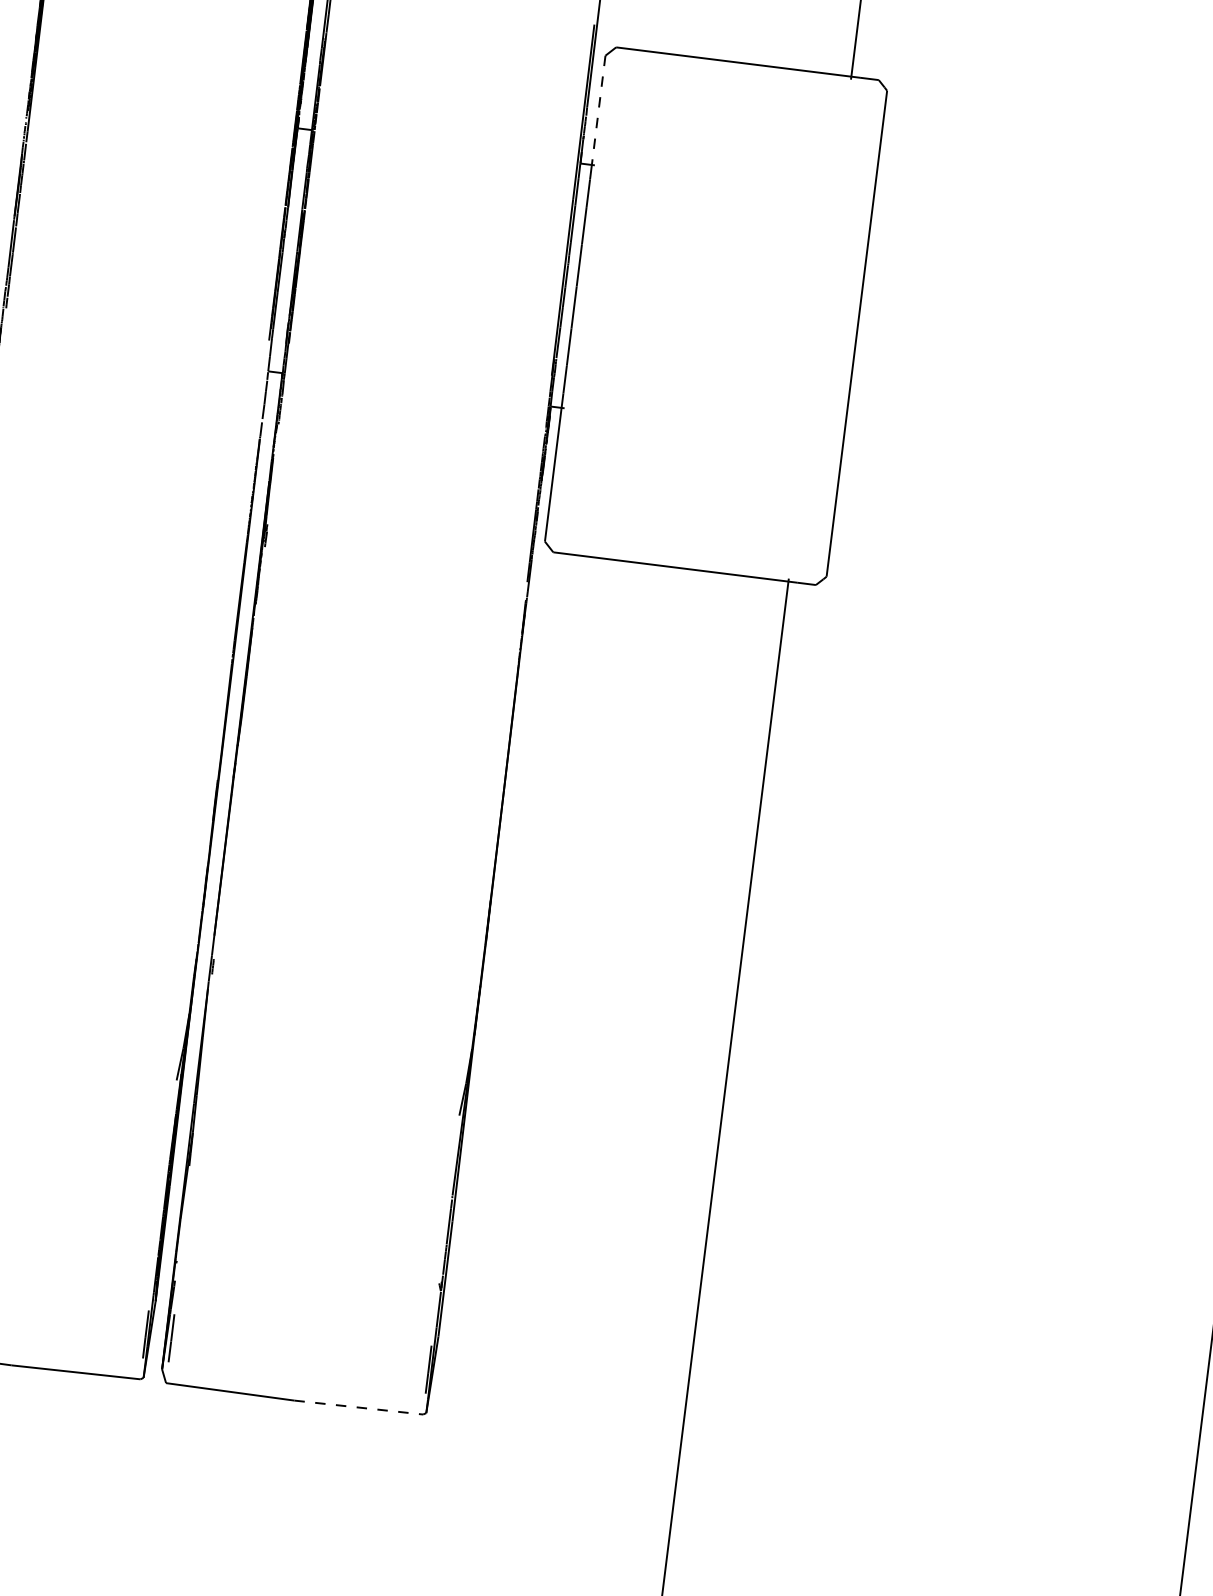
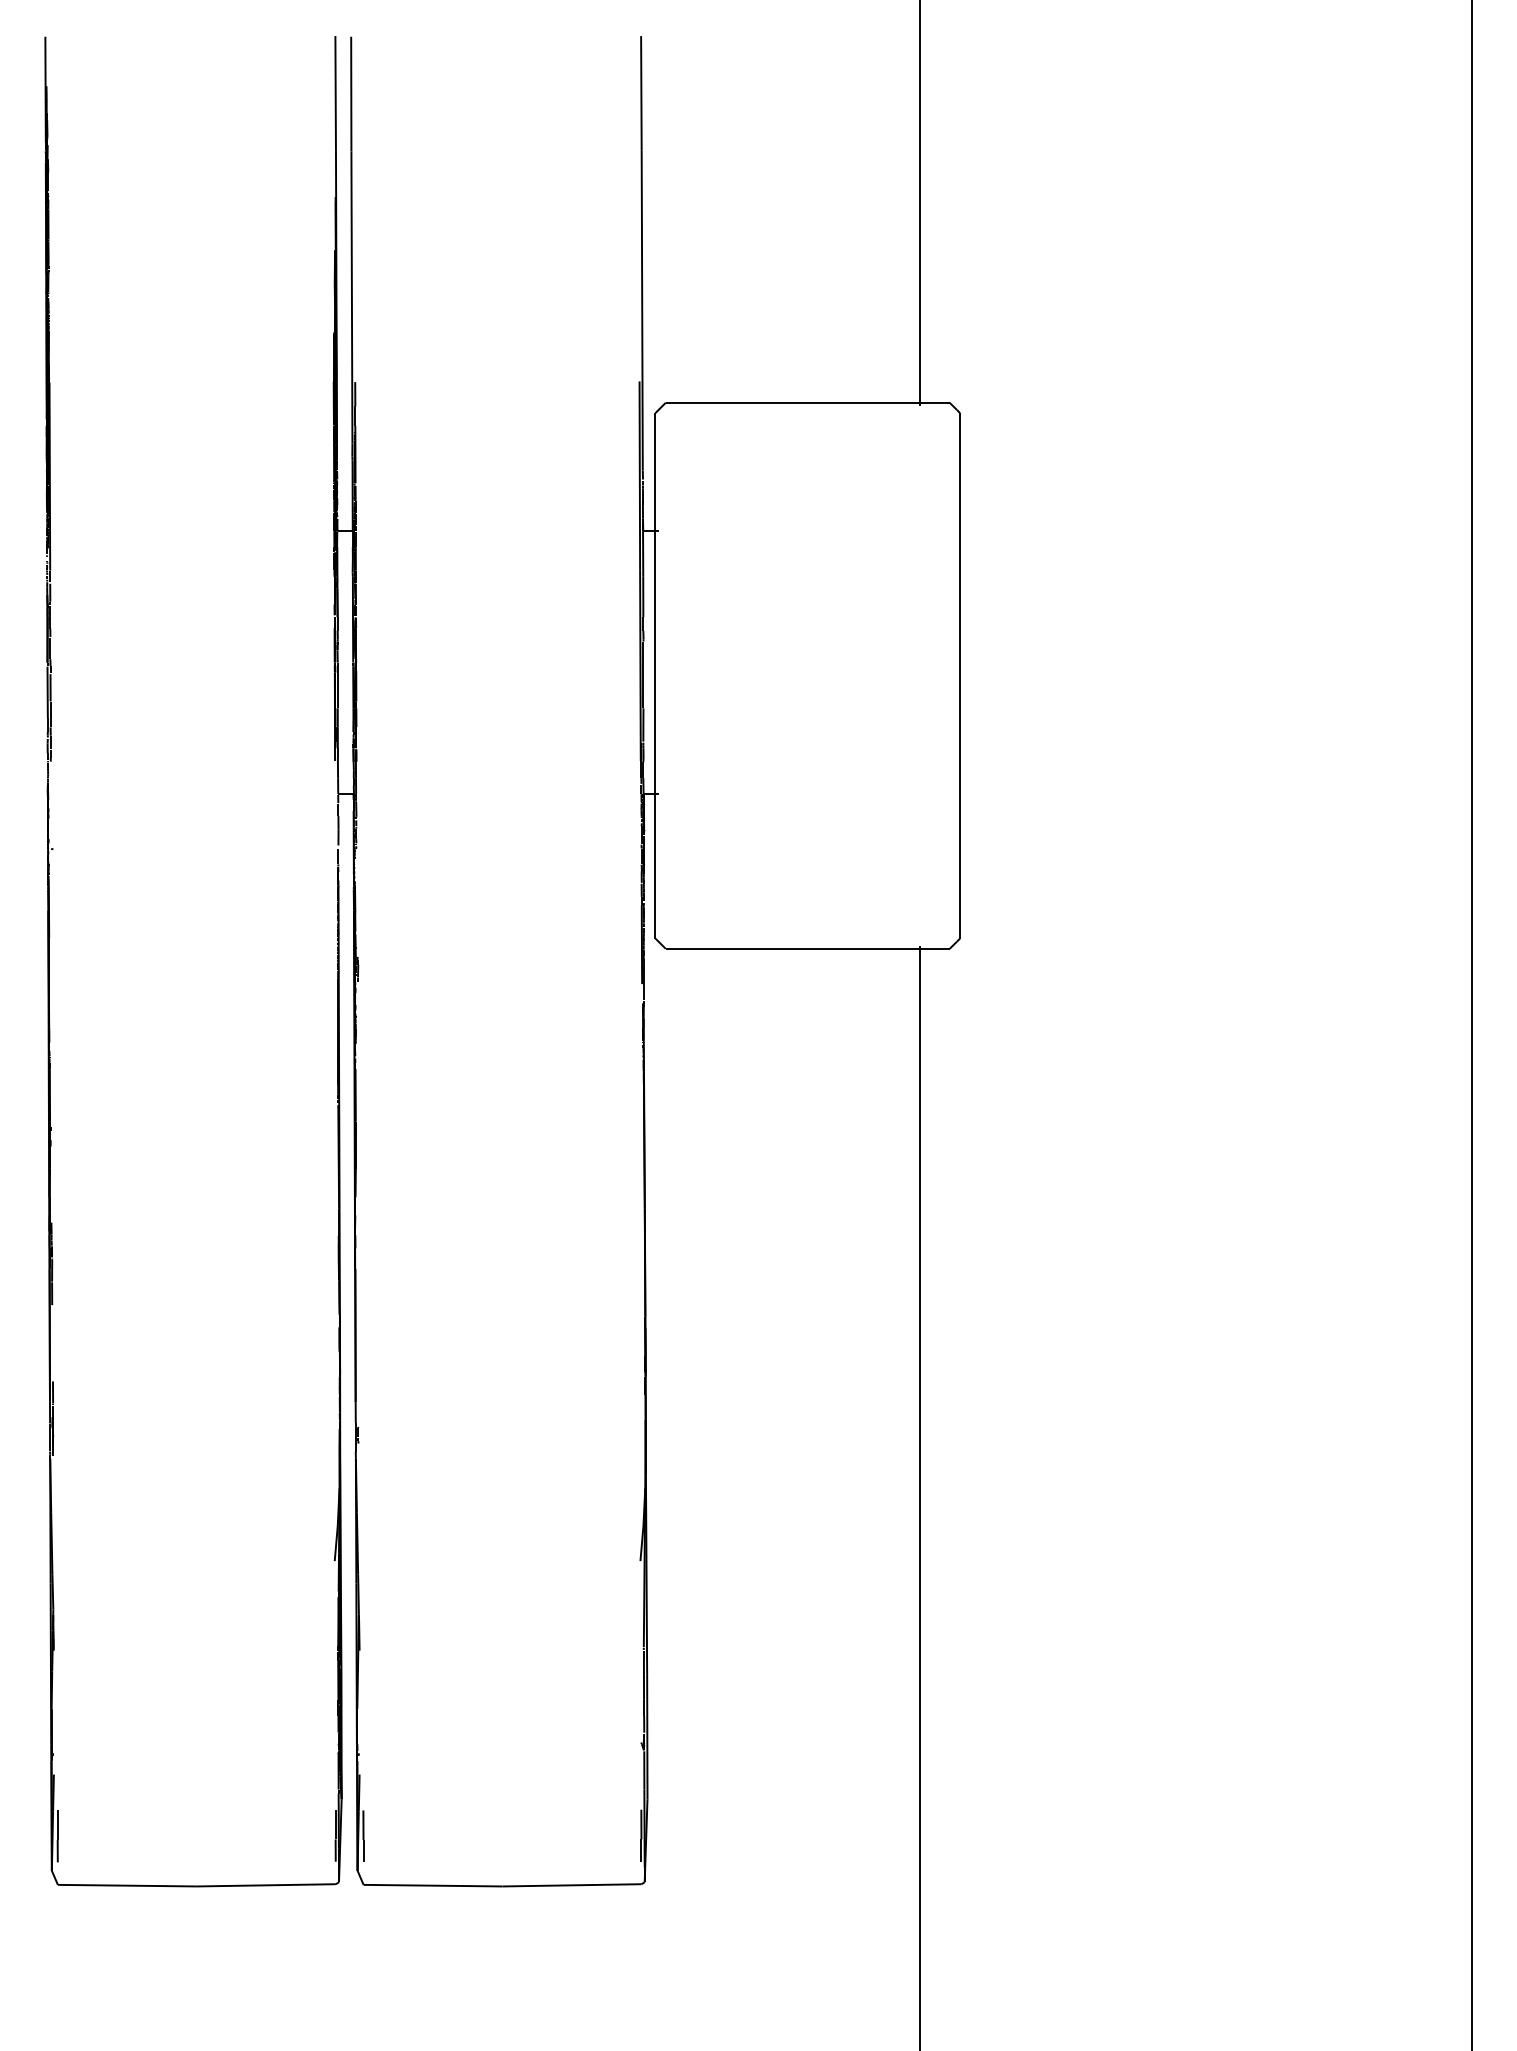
line: (598, 110) -> (655, 472), dashed -> solid
line: (359, 1407) -> (572, 1885), dashed -> solid

